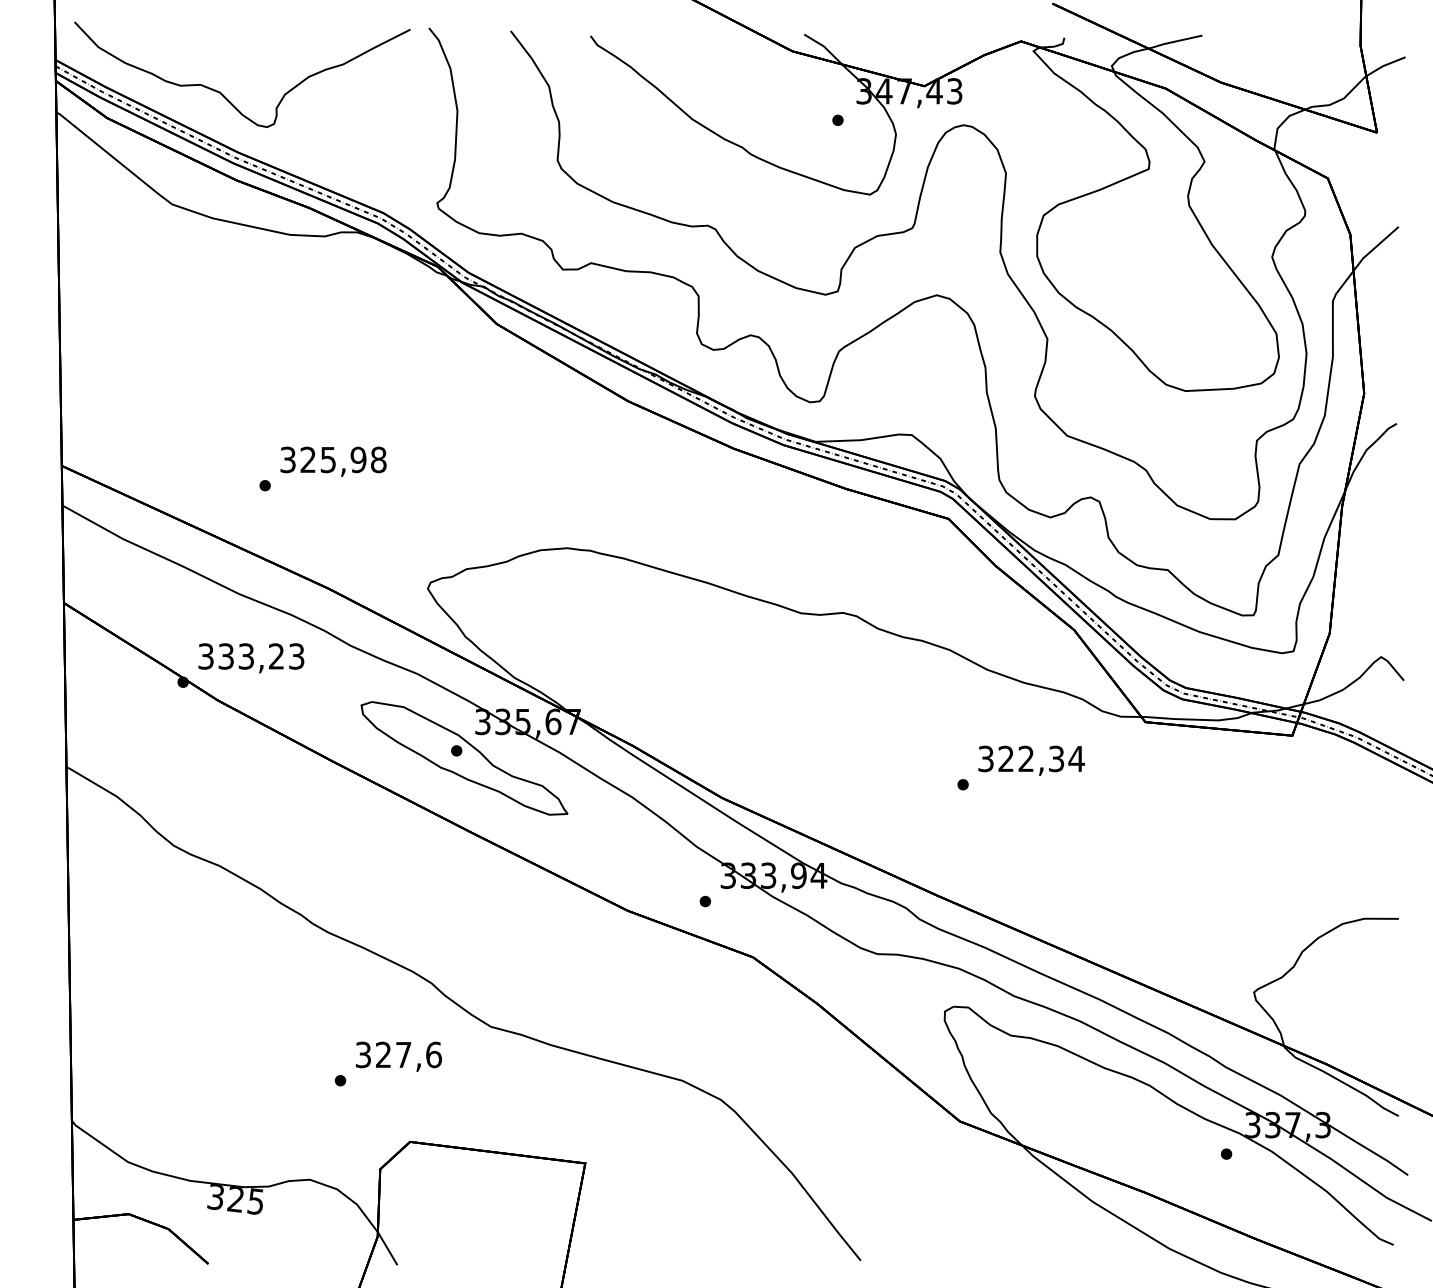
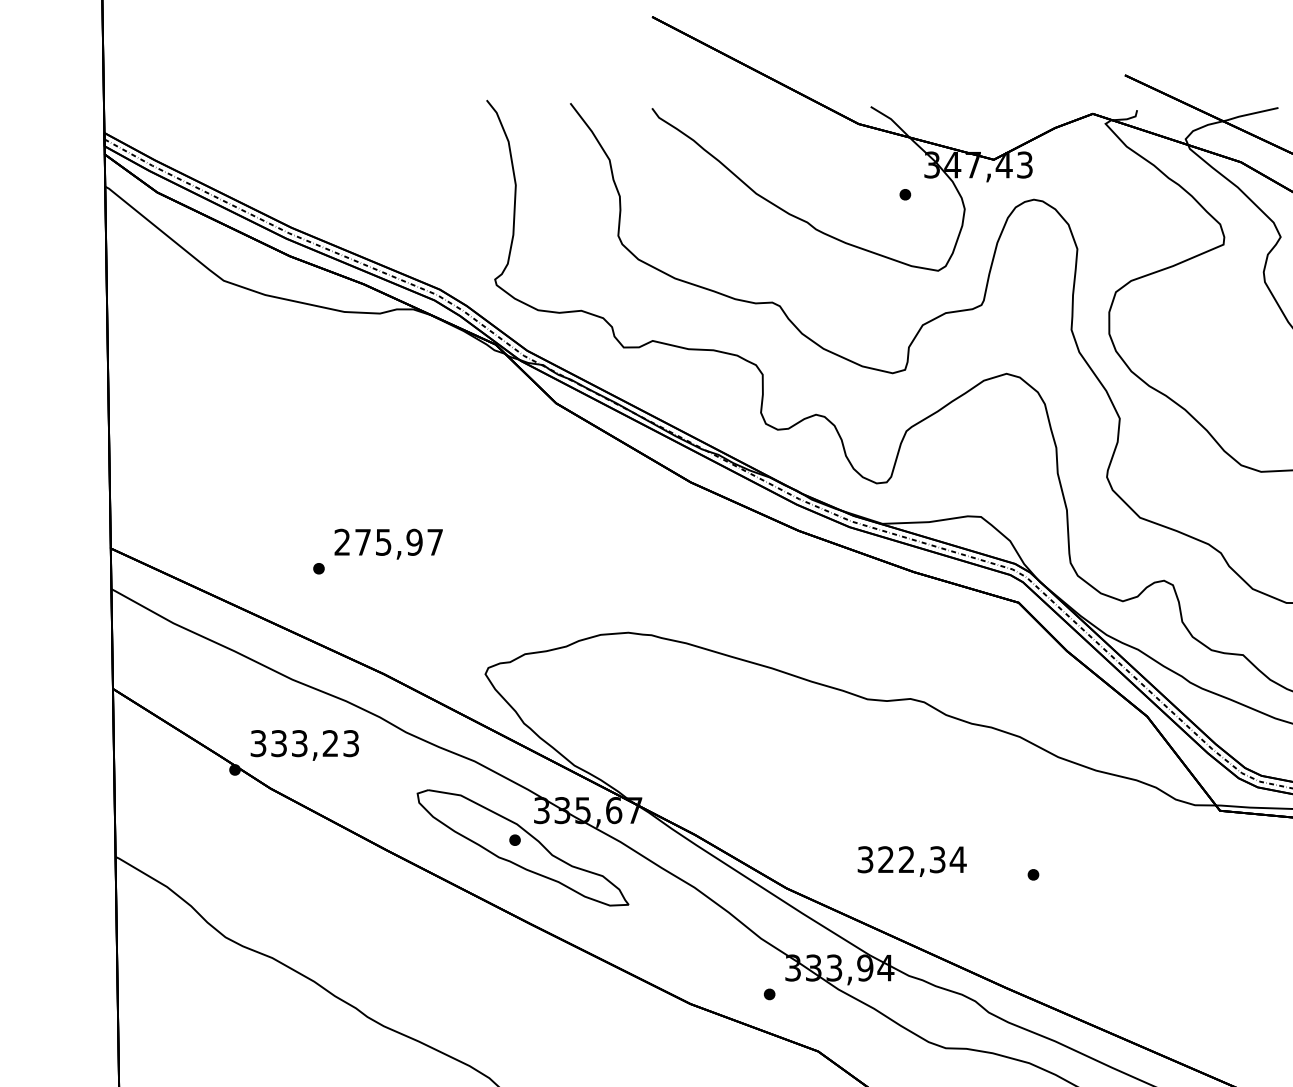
curve: (222, 93) -> (275, 167), removed
text: (333, 459) -> (388, 541), 325,98 -> 275,97
text: (1031, 760) -> (912, 861), moved

